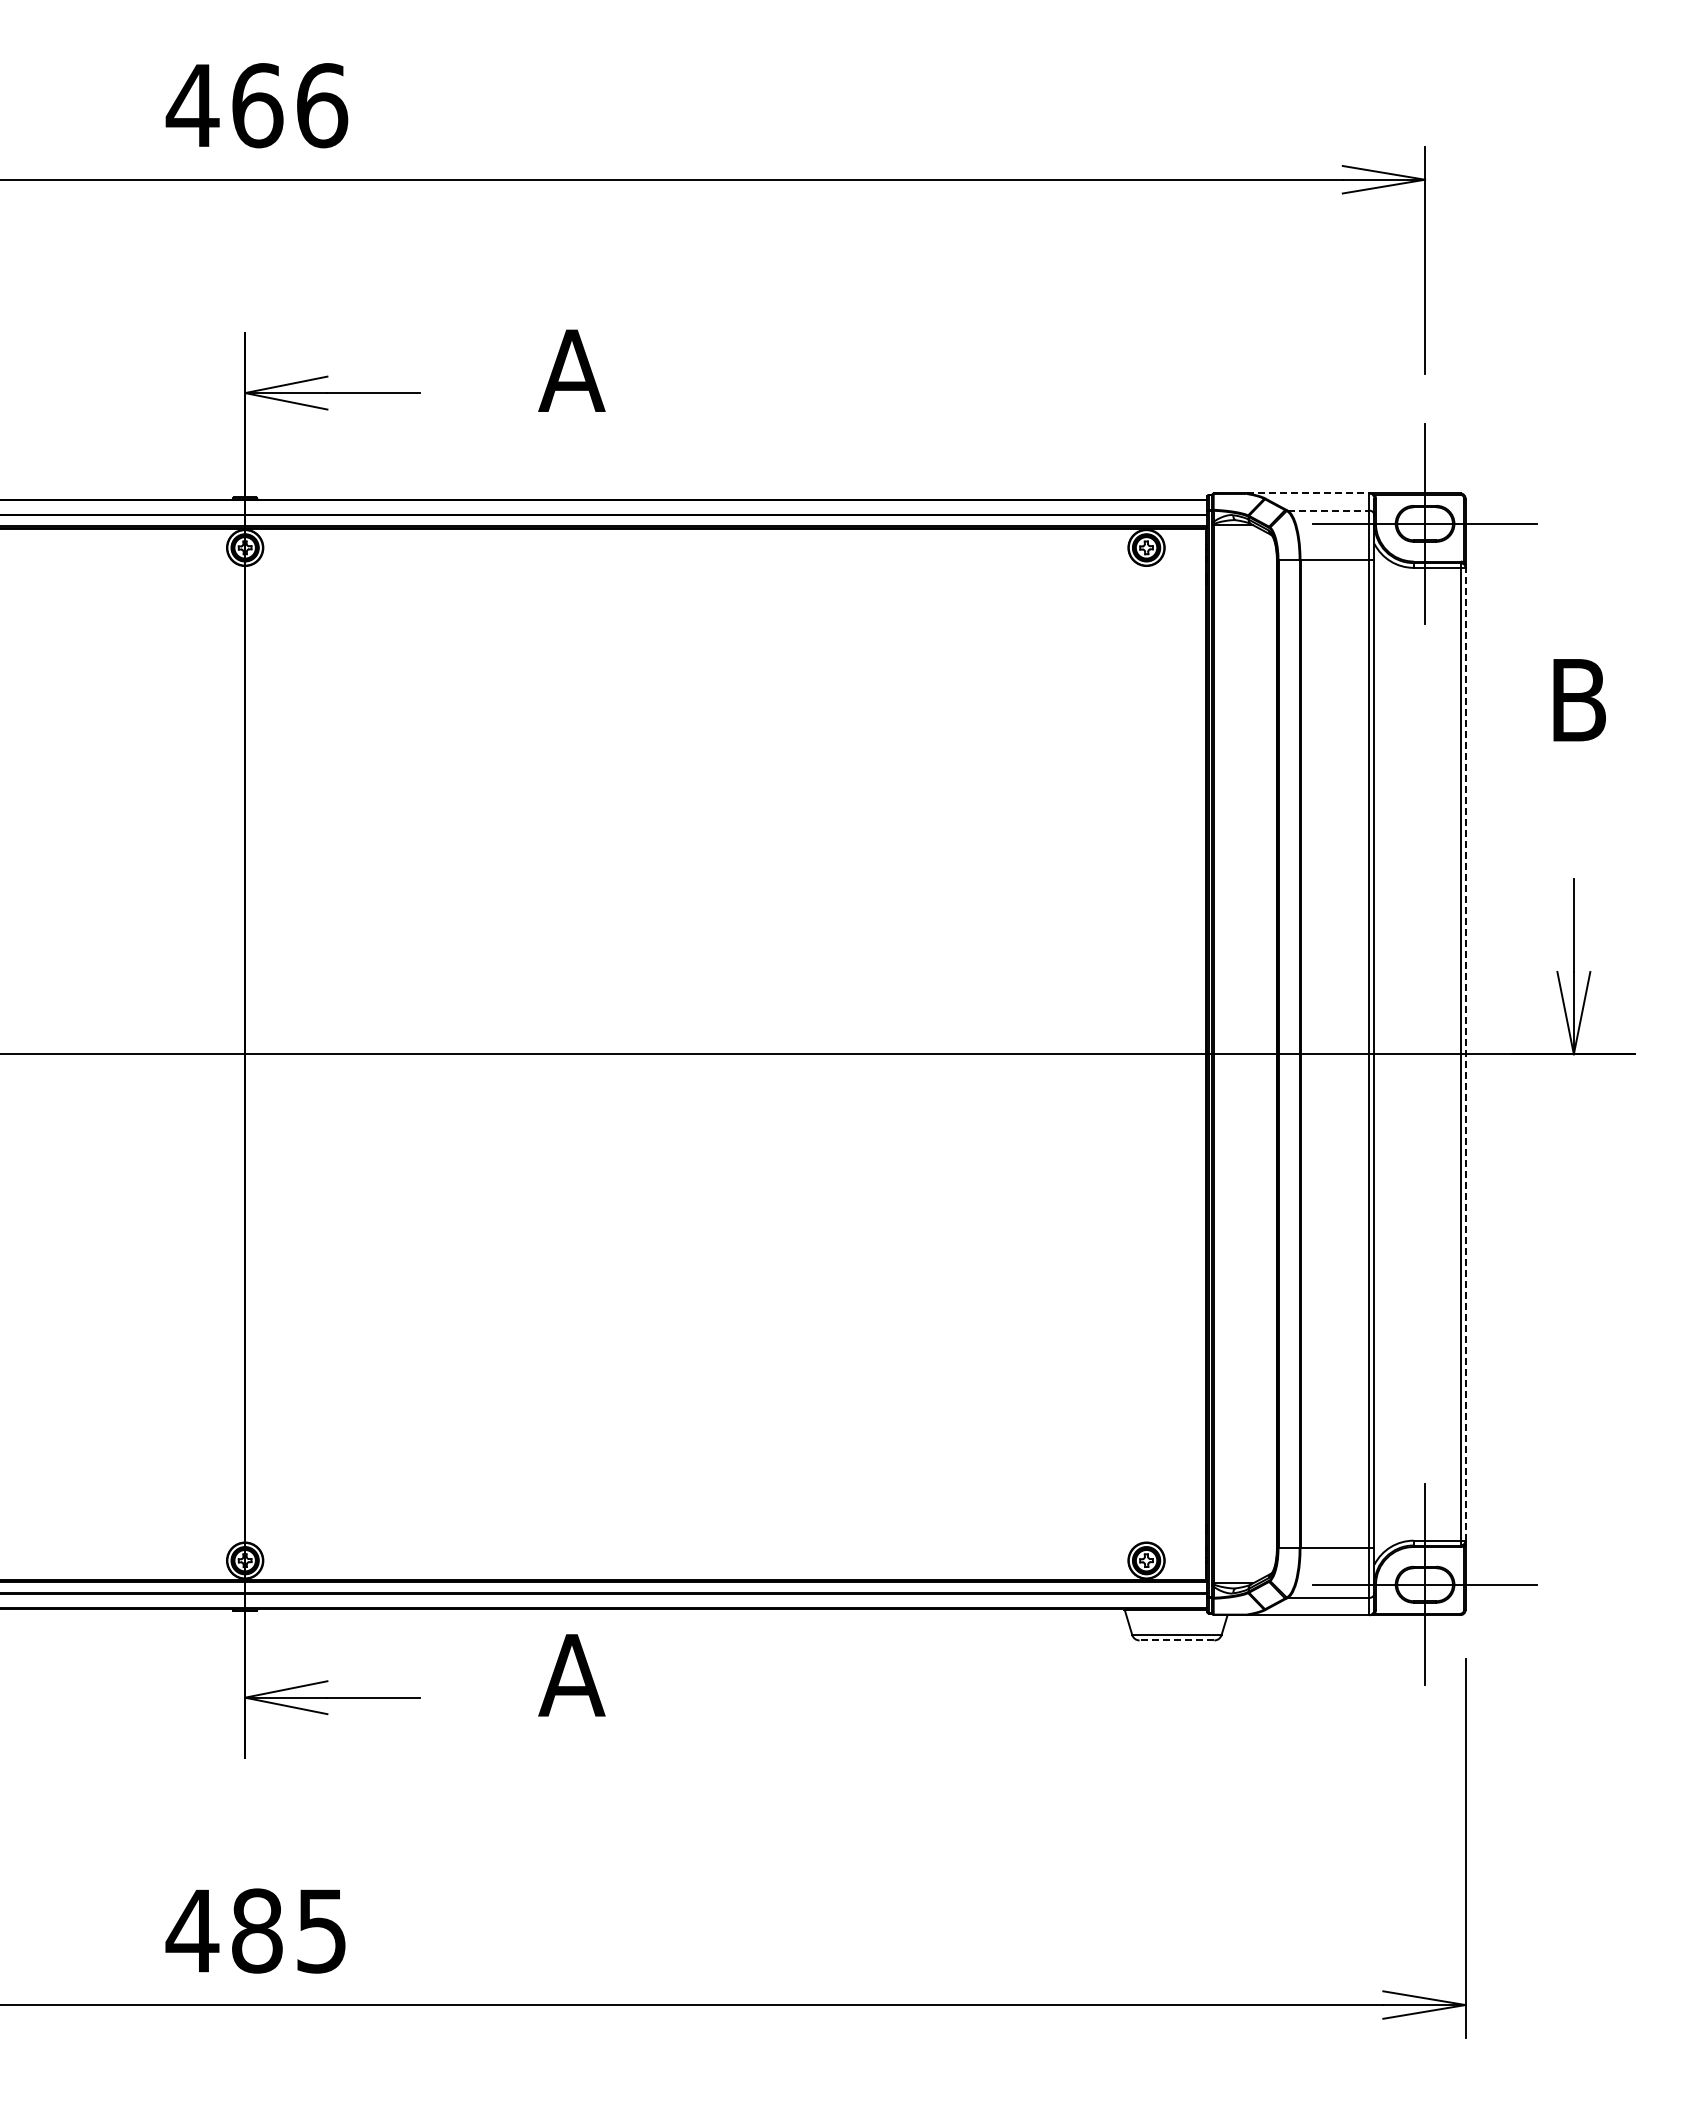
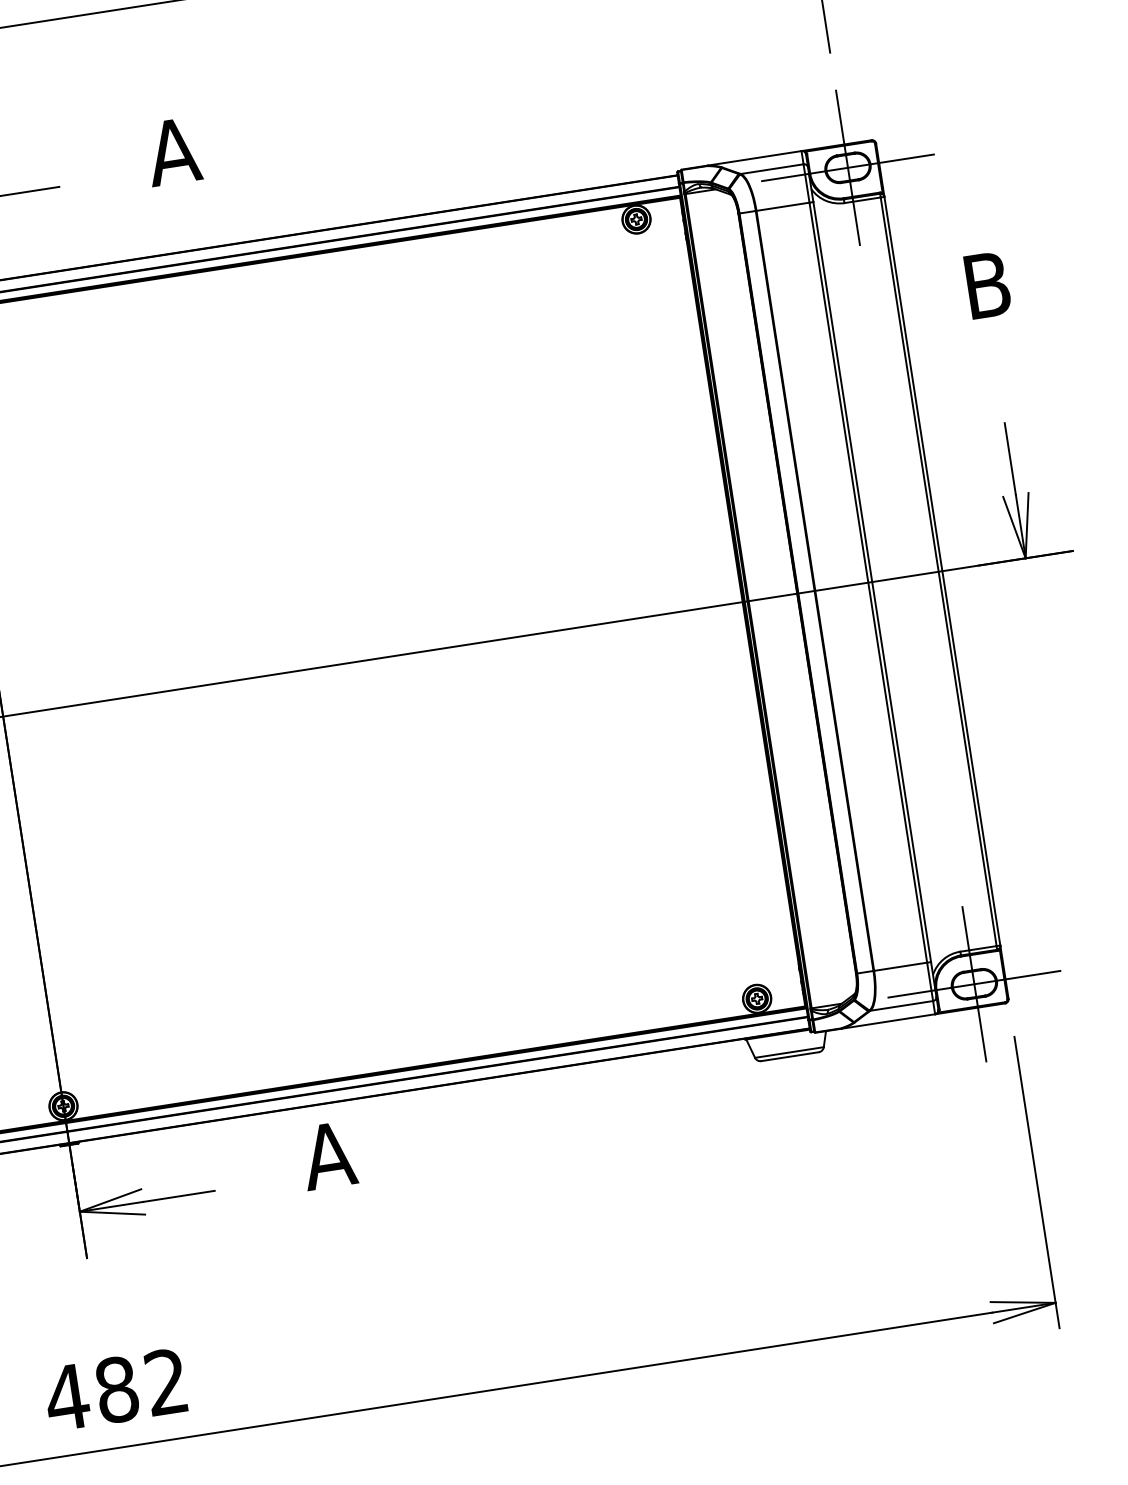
line: (1308, 493) -> (754, 158), dashed -> solid
line: (1328, 510) -> (772, 169), dashed -> solid
line: (1465, 1053) -> (942, 570), dashed -> solid
line: (1176, 1640) -> (789, 1056), dashed -> solid
text: (321, 1930) -> (166, 1381), 485 -> 482

